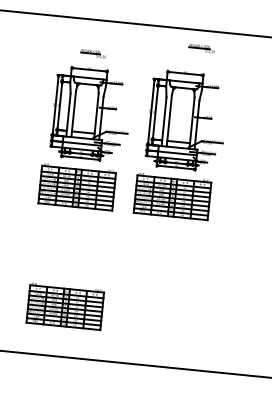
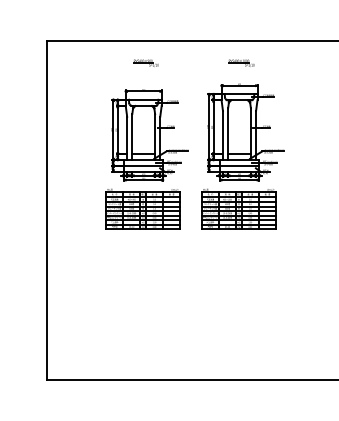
part: (202, 47) -> (241, 62), moved
part: (93, 53) -> (145, 62), moved
part: (64, 305) -> (142, 328), removed

